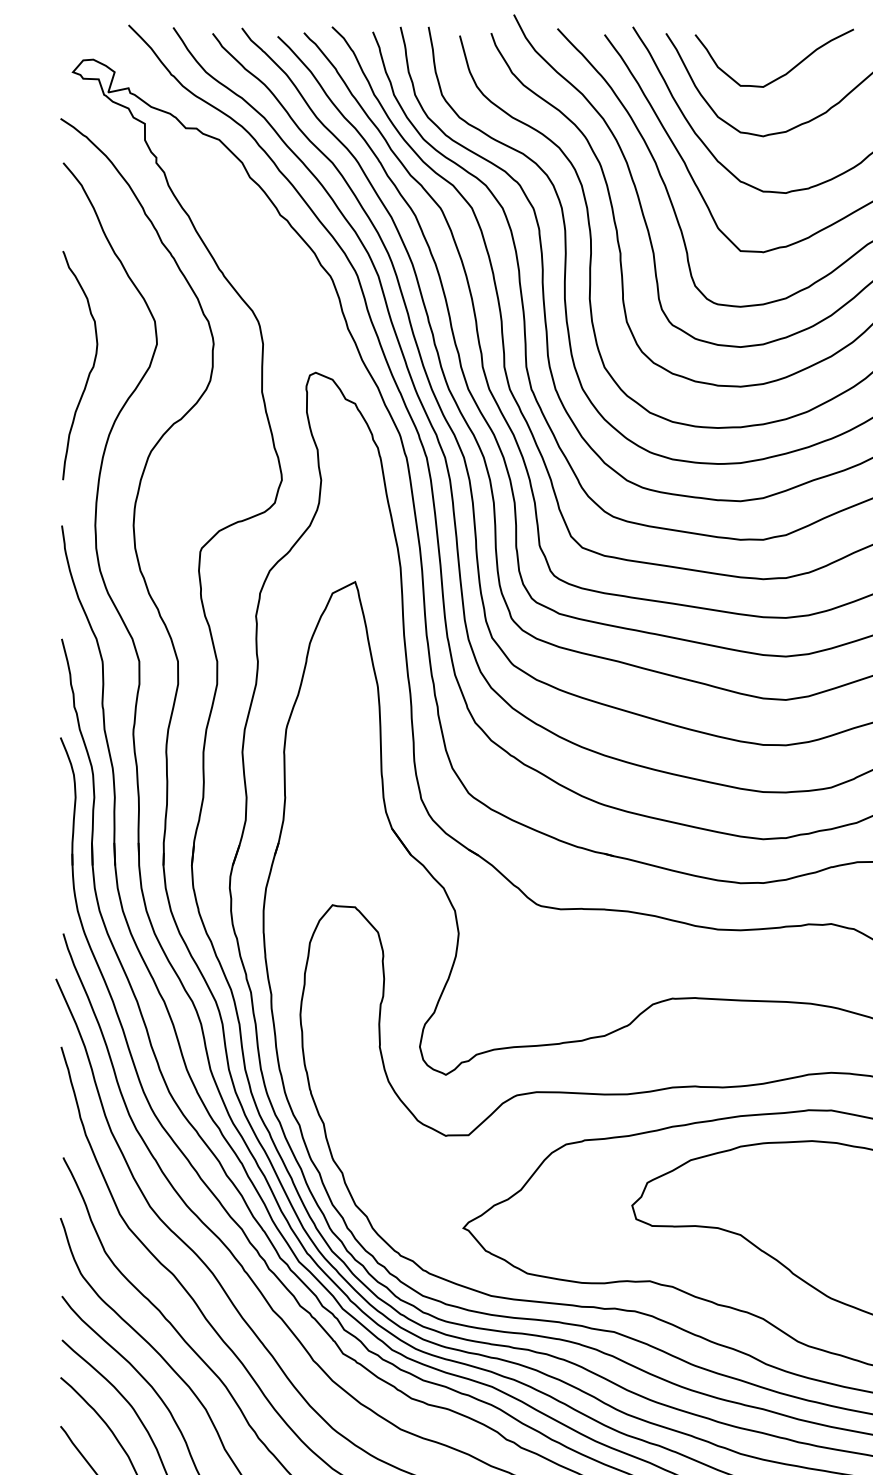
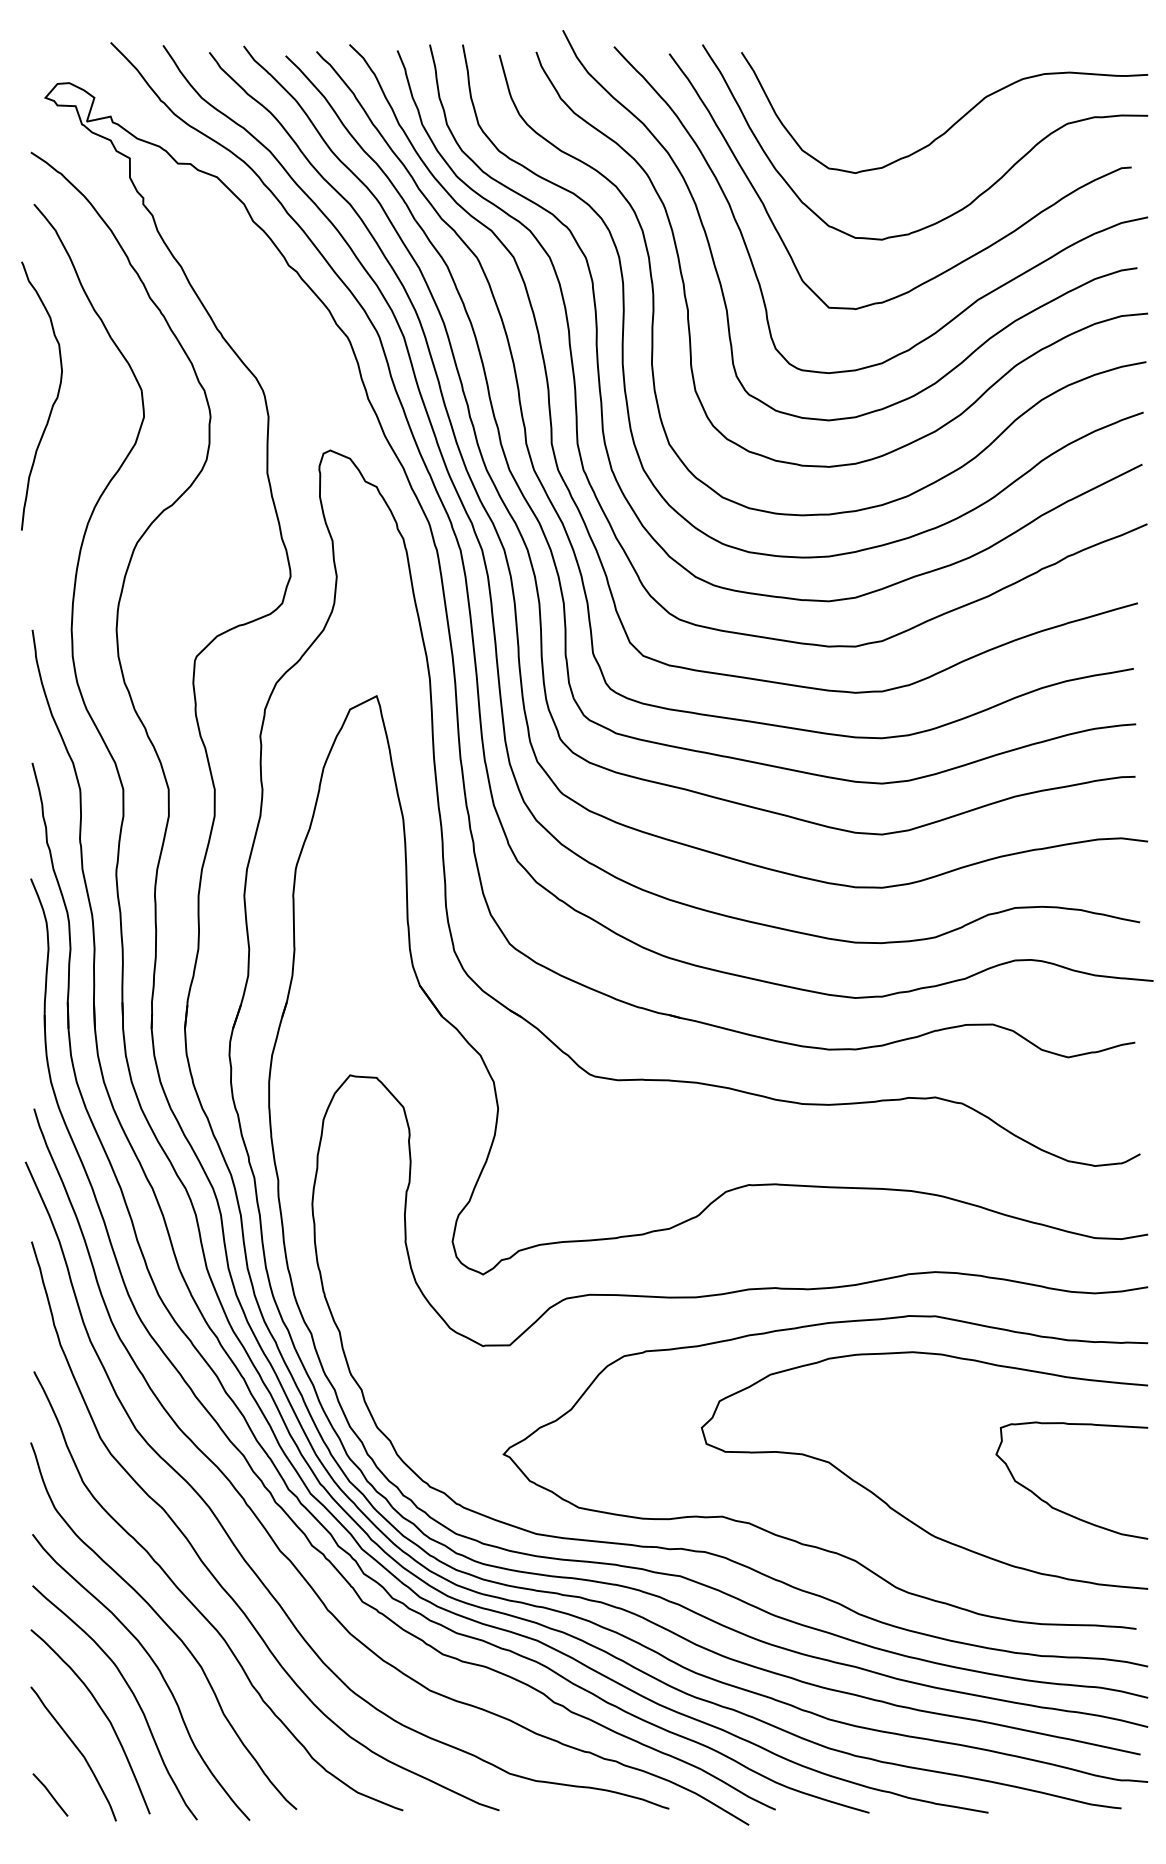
curve: (781, 75) -> (877, 101), removed
curve: (90, 371) -> (53, 402), moved

